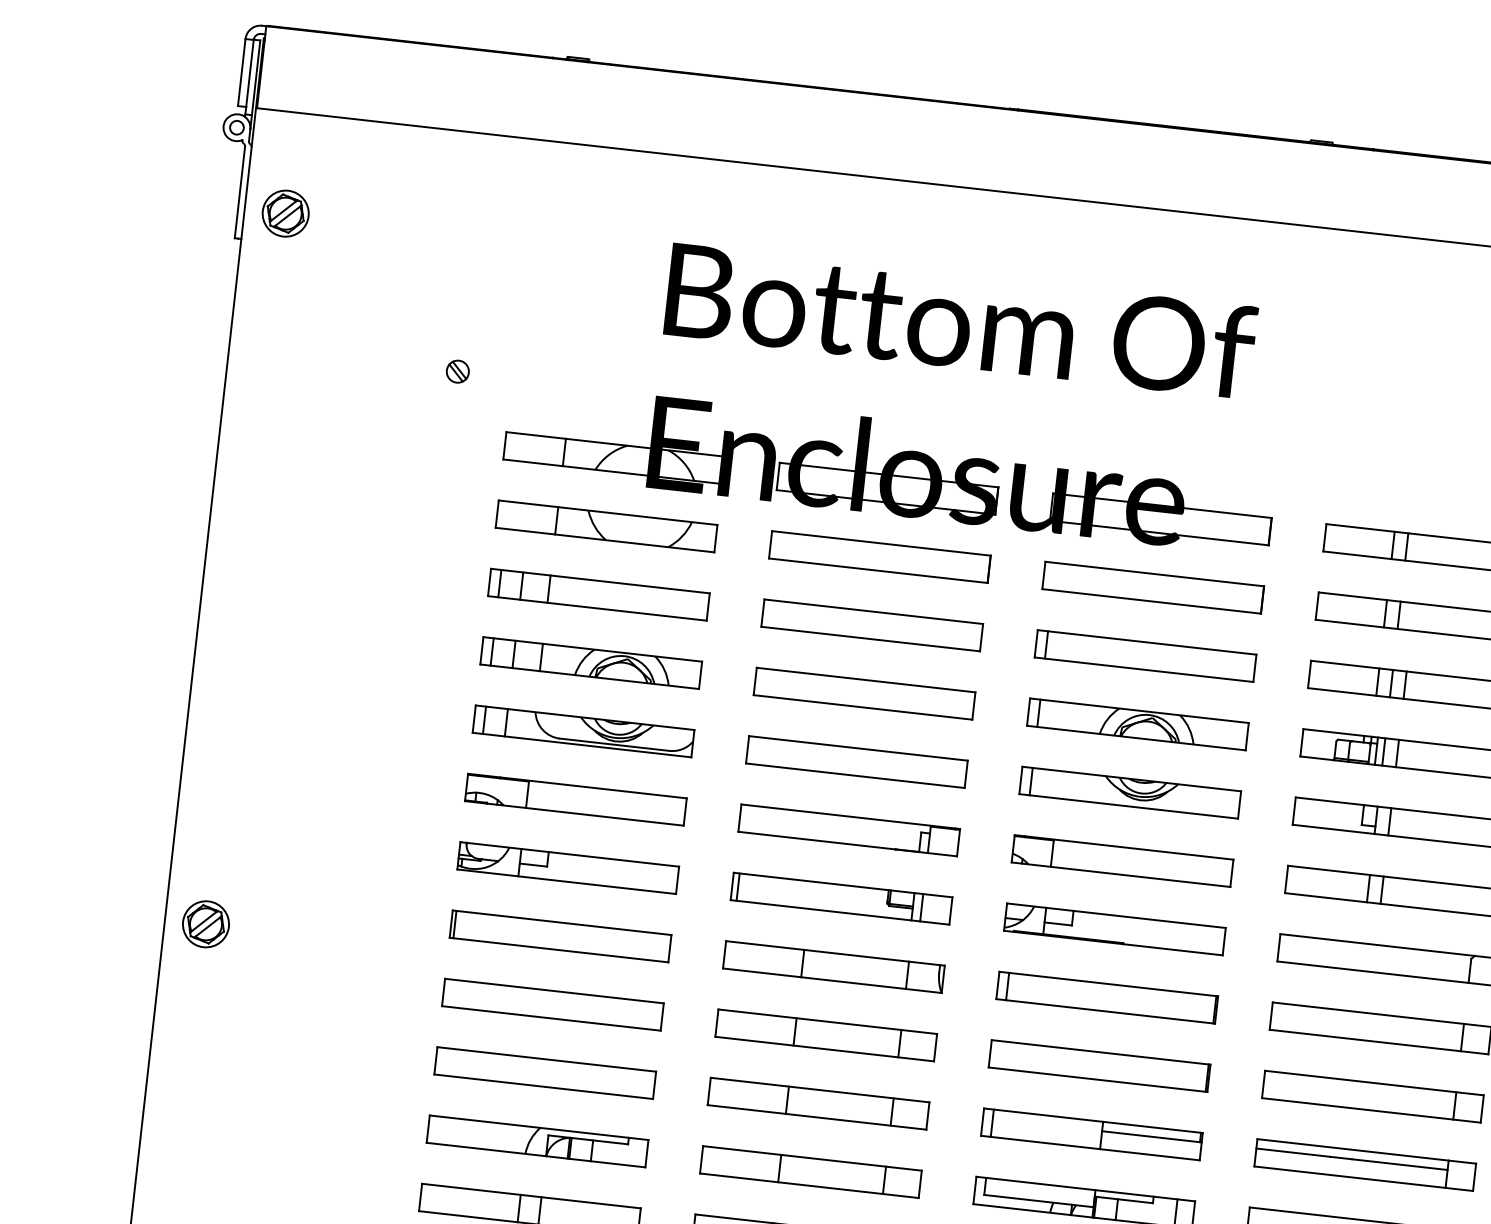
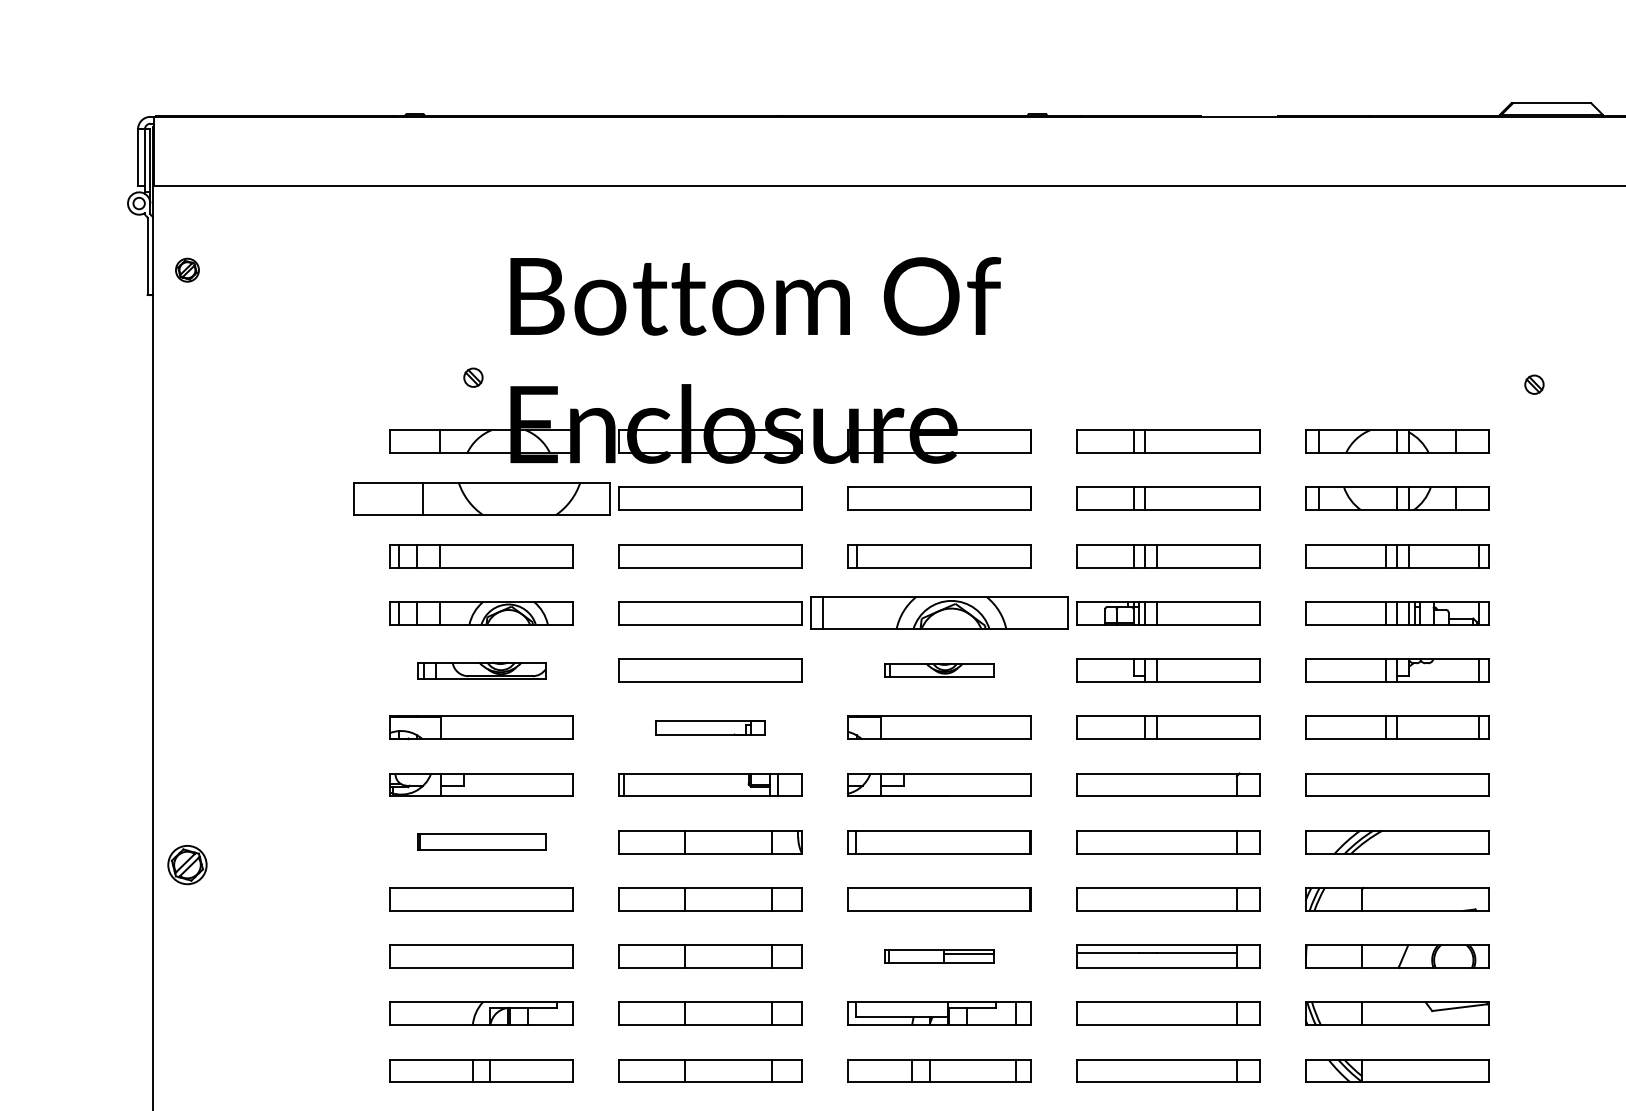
part: (285, 214) -> (187, 270), size x0.6
part: (457, 371) -> (473, 377), moved
part: (606, 525) -> (481, 498), size x1.4
part: (1137, 724) -> (939, 613), size x1.4
part: (583, 731) -> (481, 670), size x0.7
part: (1130, 792) -> (939, 670), size x0.6
part: (849, 830) -> (710, 727), size x0.6
part: (560, 936) -> (481, 842), size x0.7
part: (1091, 1134) -> (939, 956), size x0.6

